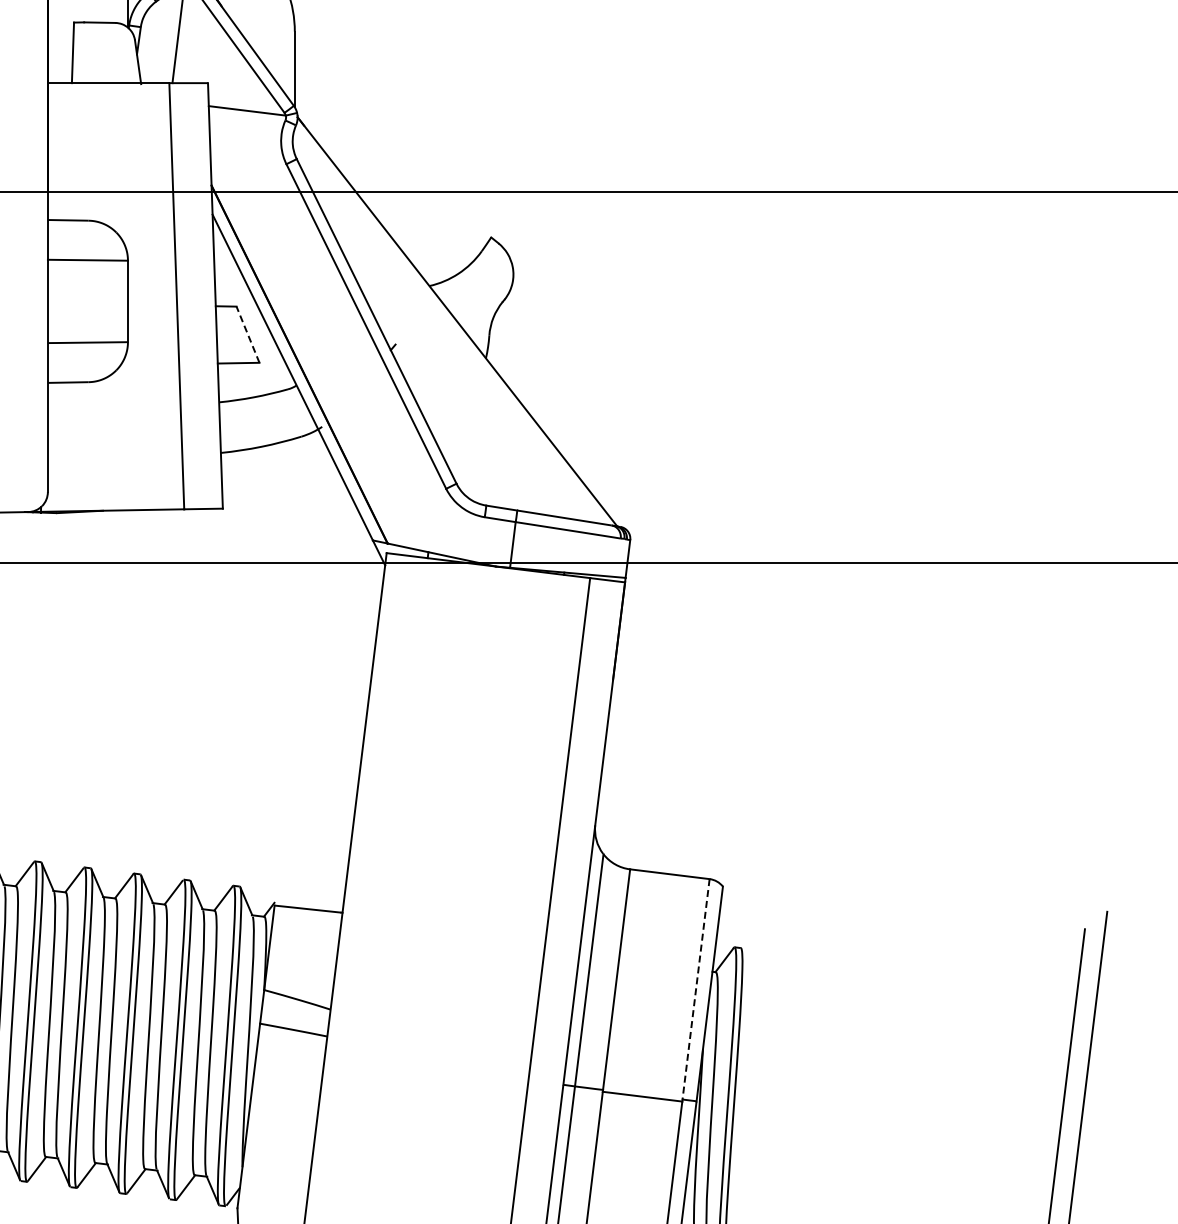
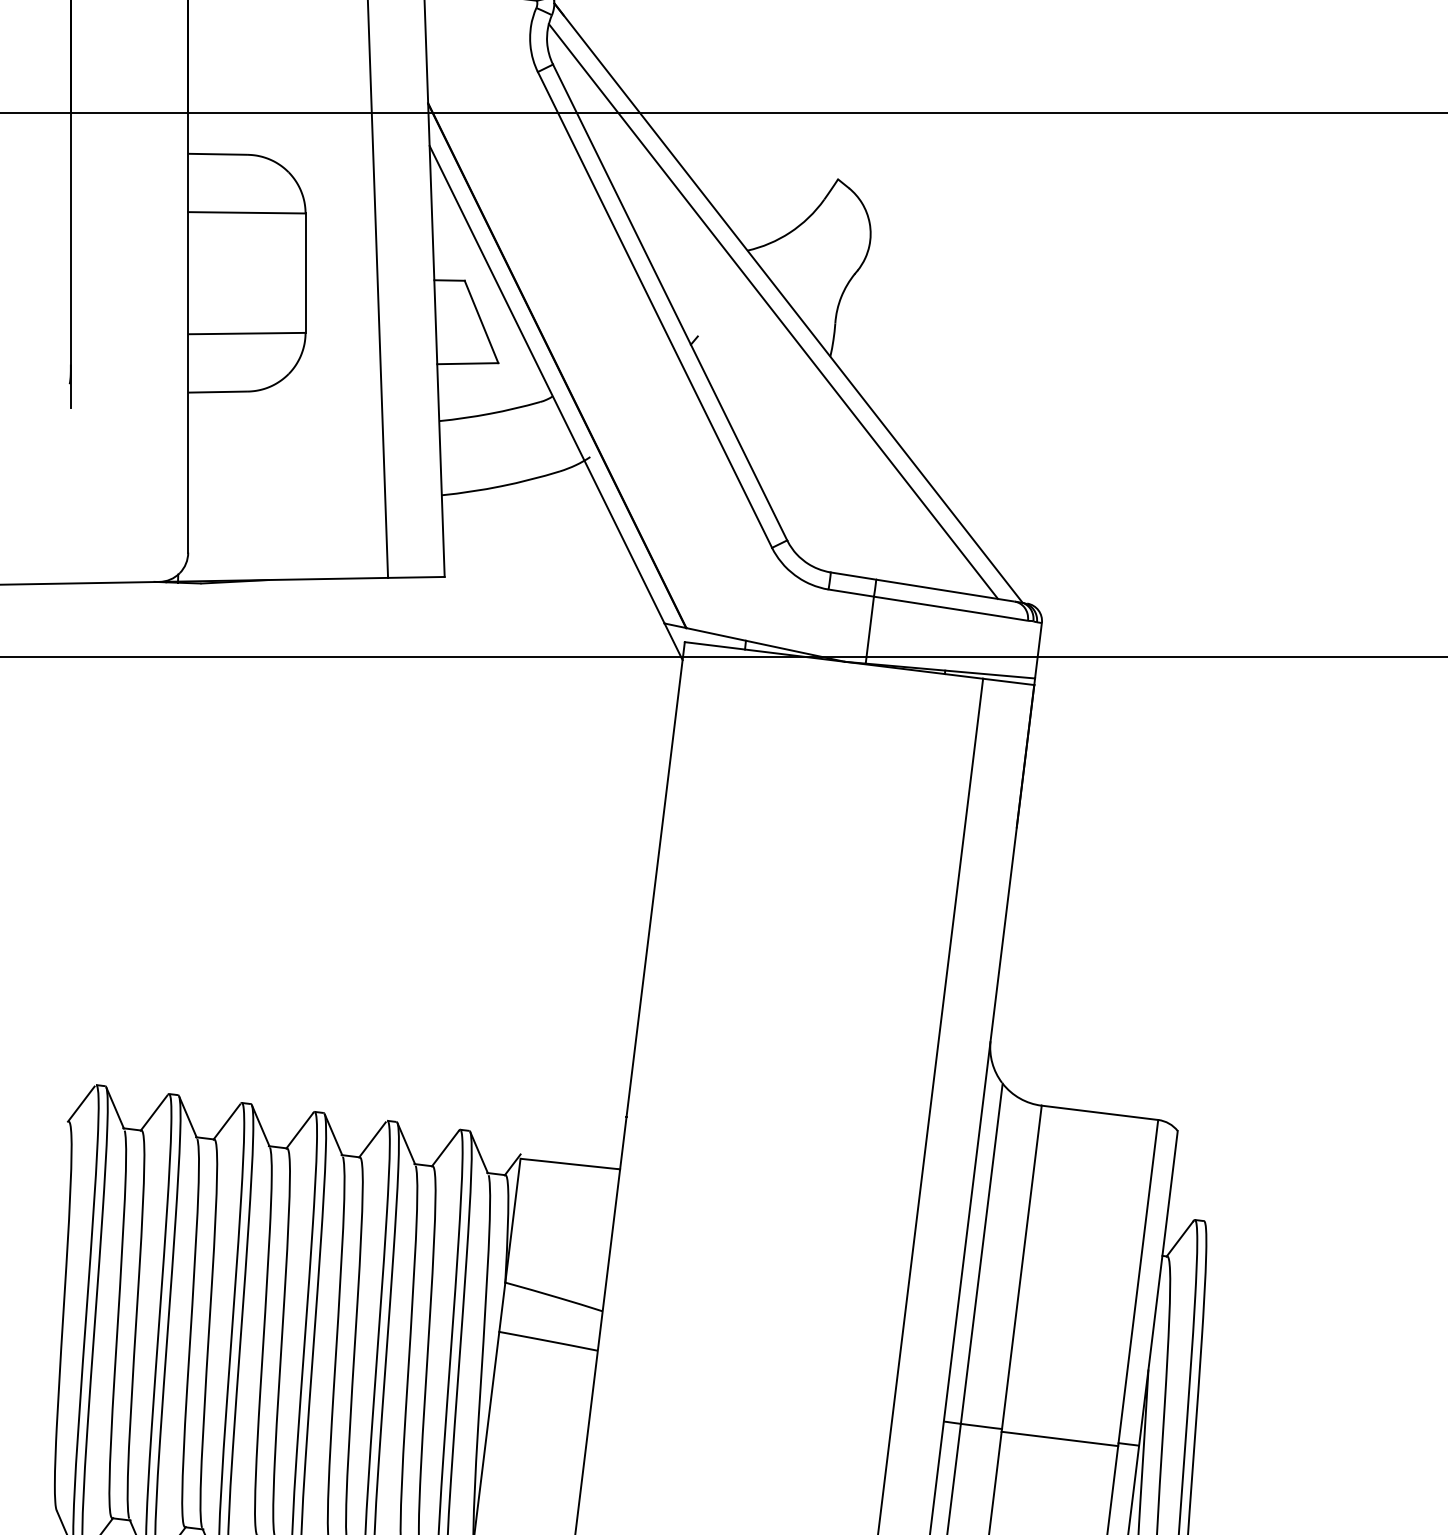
line: (446, 327) -> (772, 311), added
line: (247, 334) -> (480, 321), dashed -> solid
line: (696, 989) -> (1138, 1281), dashed -> solid

